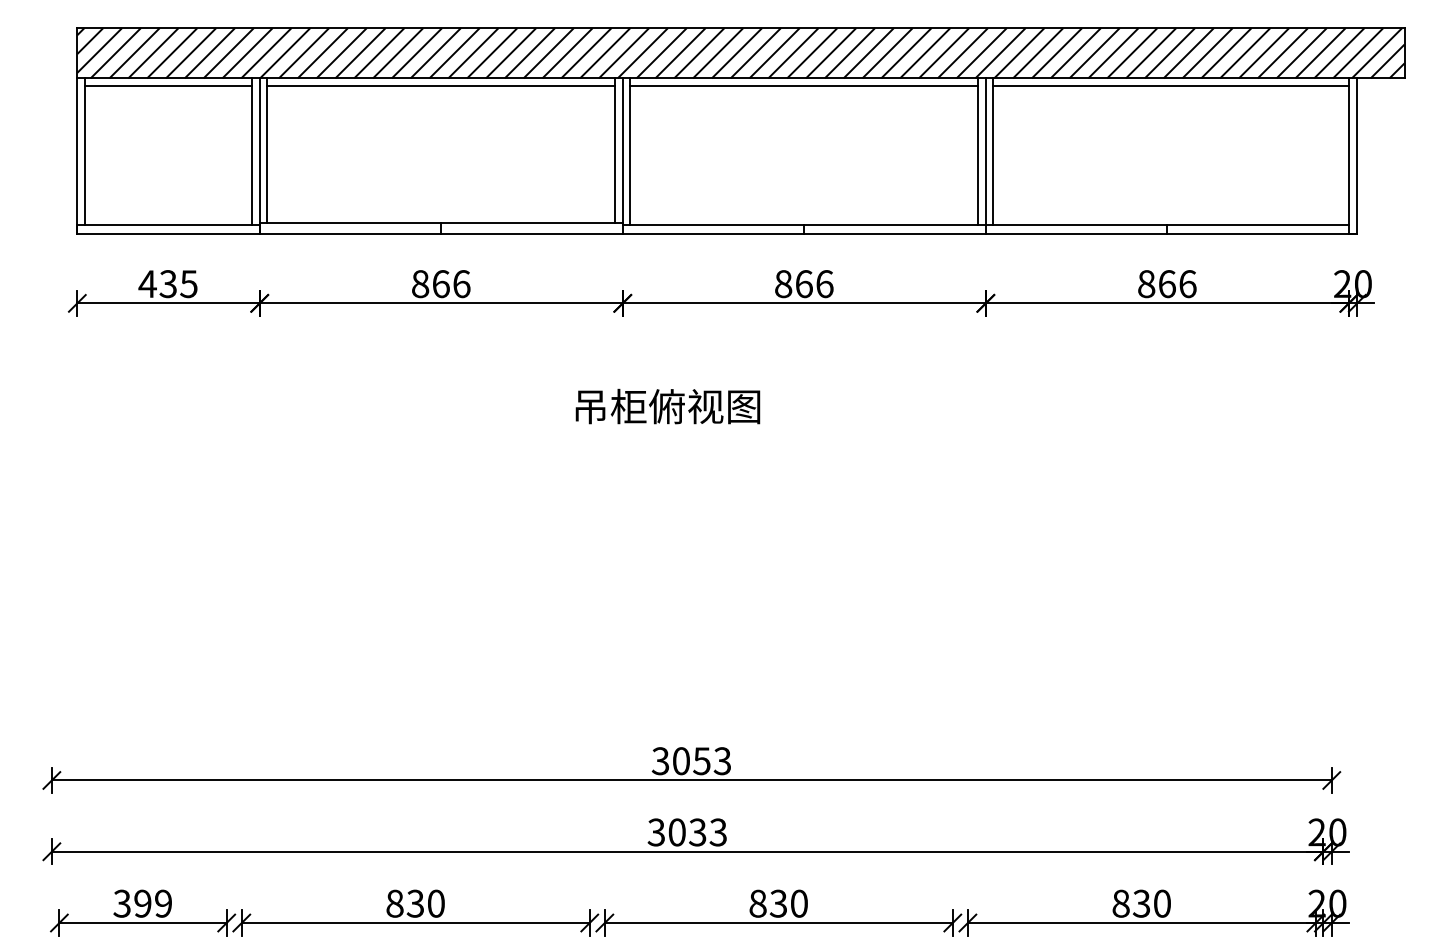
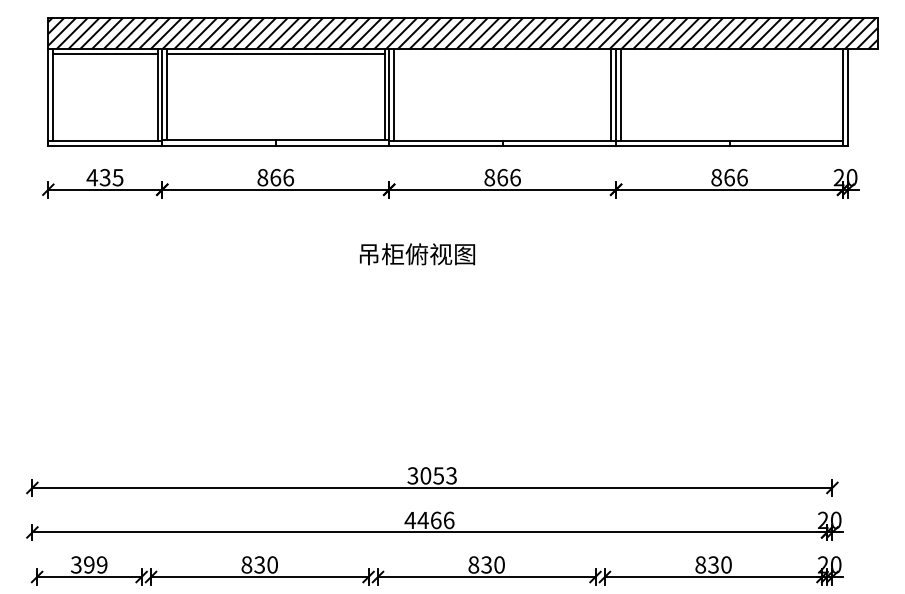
line: (803, 85) -> (502, 53), removed
line: (1170, 85) -> (731, 53), removed
text: (687, 832) -> (429, 520), 3033 -> 4466

